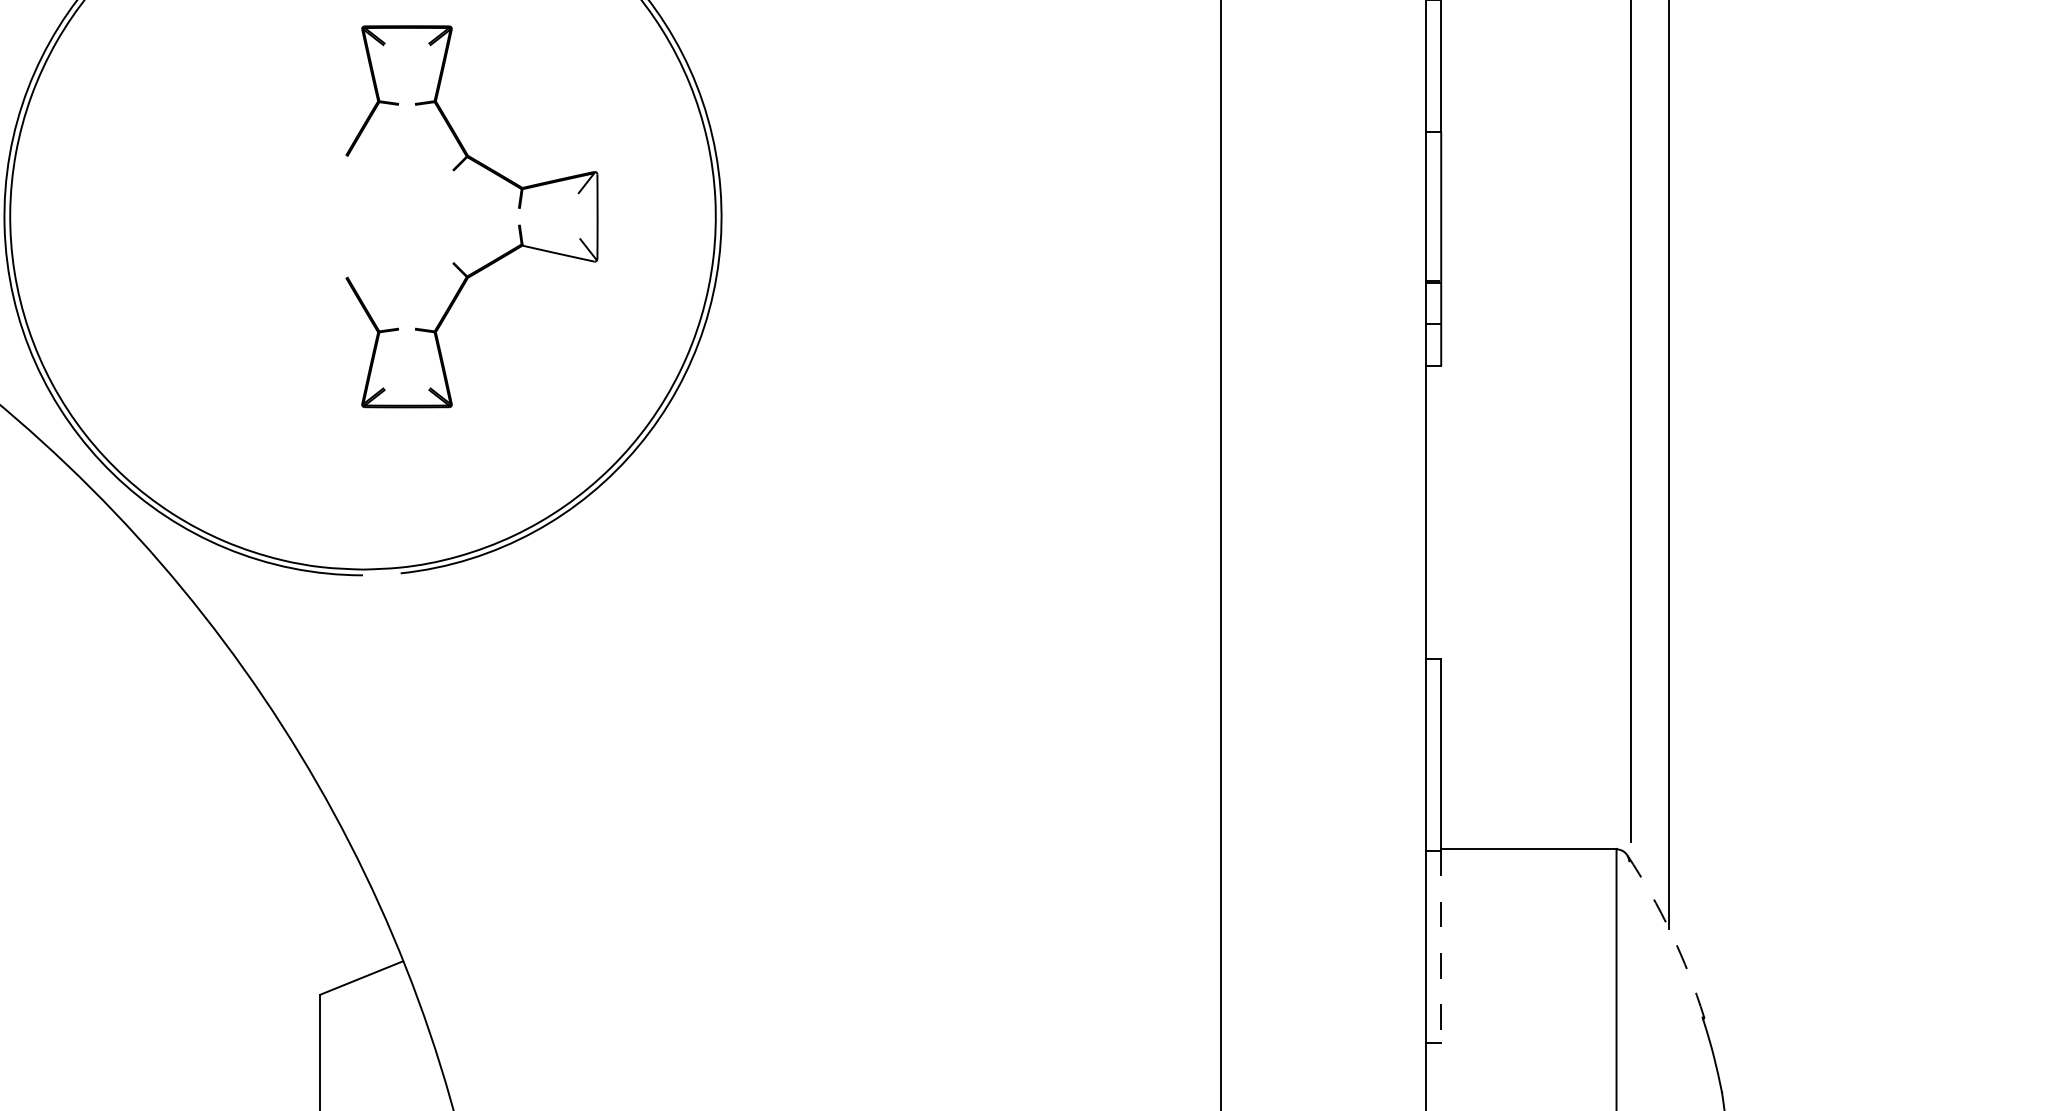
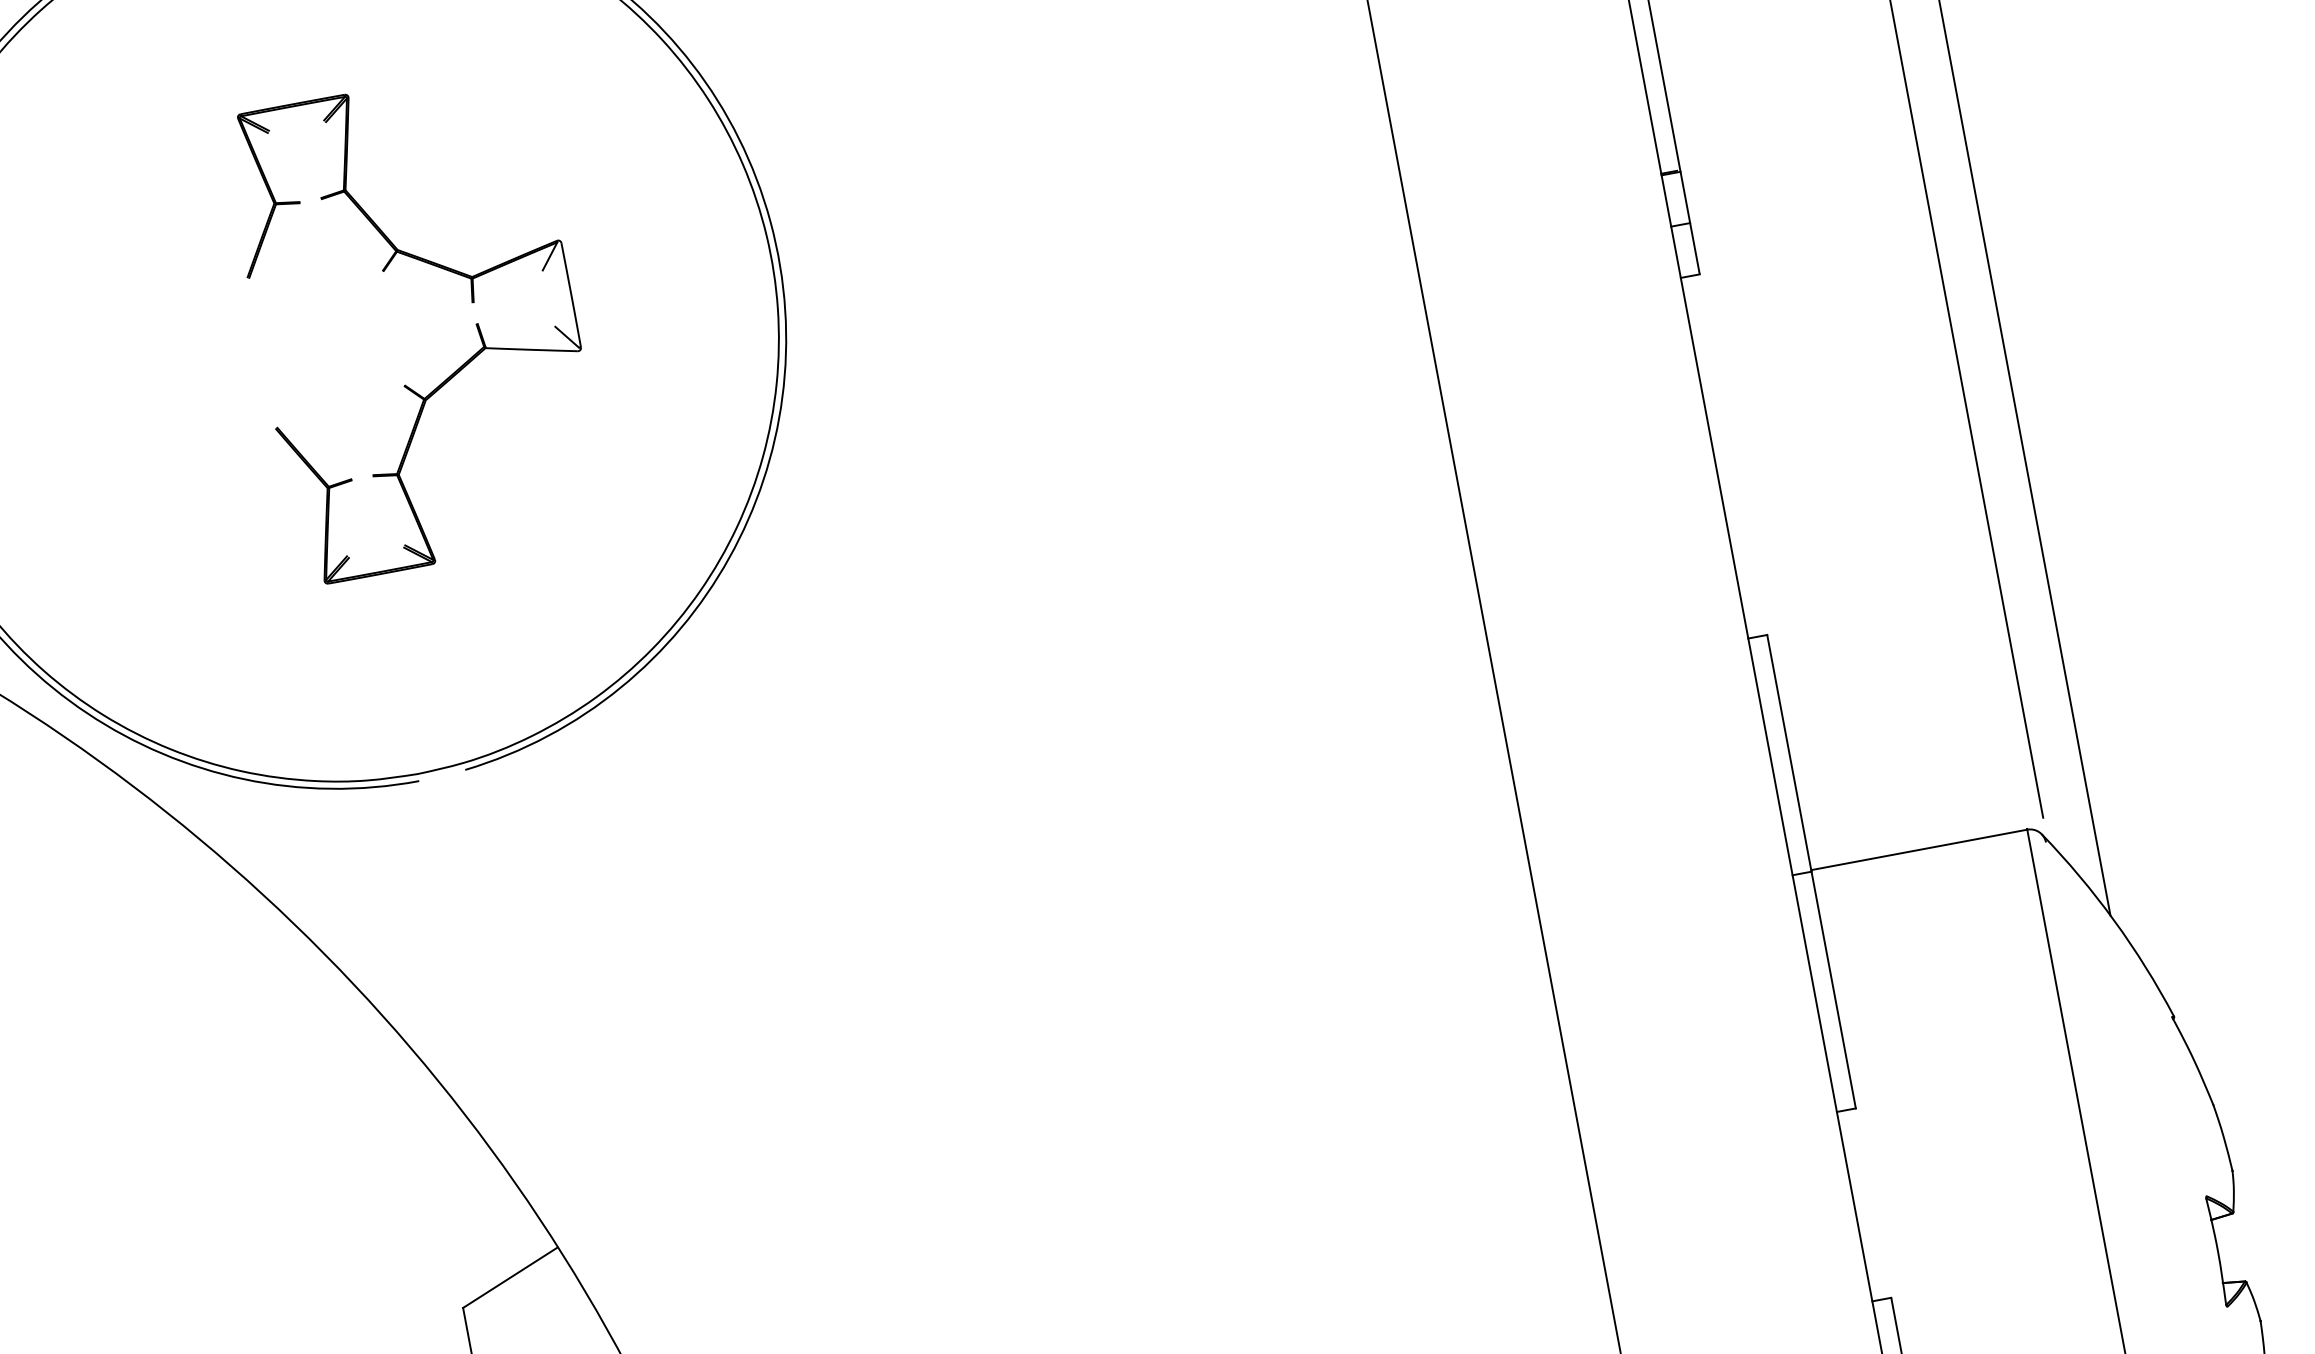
part: (518, 208) -> (472, 303), moved
arc: (1671, 933) -> (2114, 920), dashed -> solid
line: (1441, 947) -> (1834, 990), dashed -> solid

